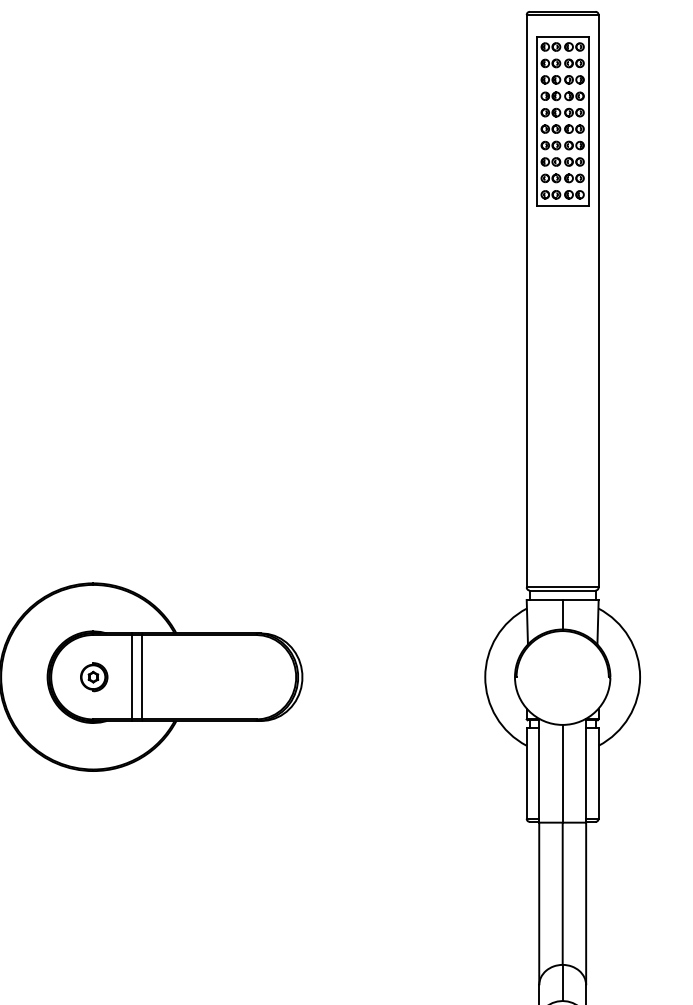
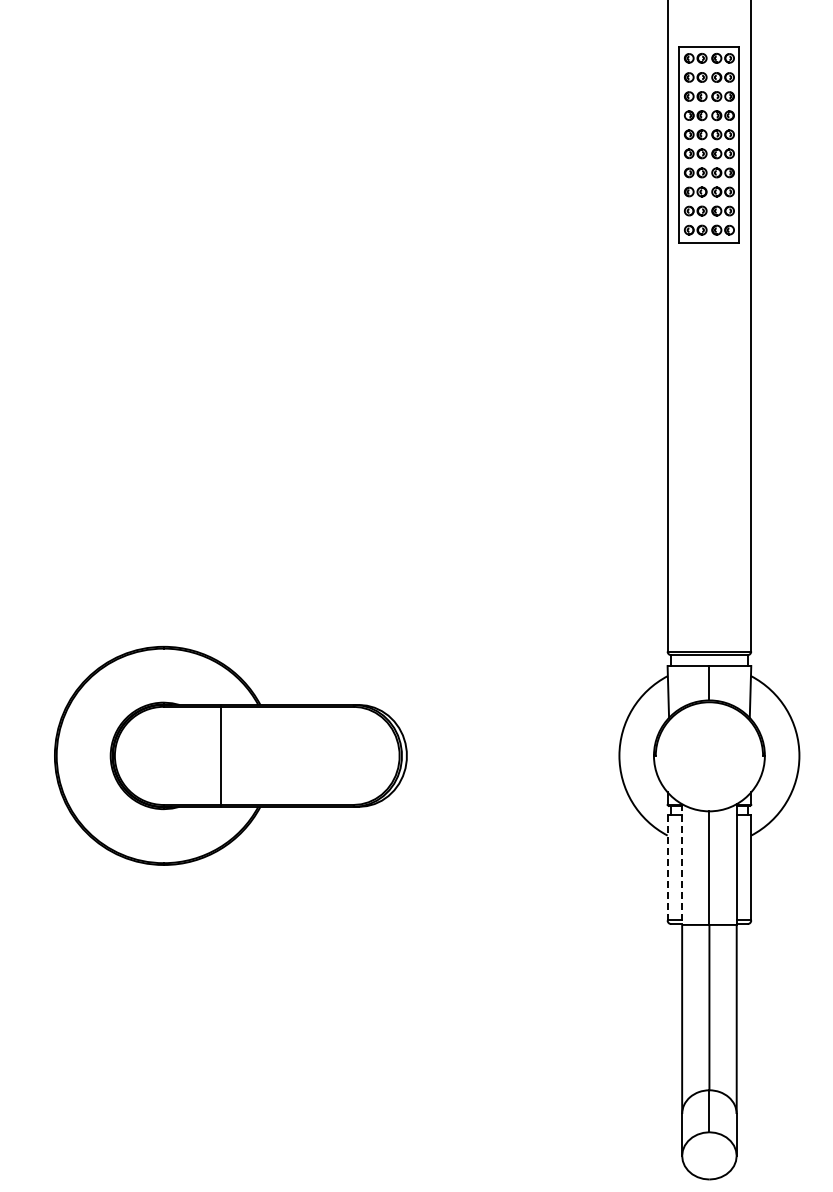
part: (561, 121) -> (708, 144), moved
part: (93, 676) -> (164, 755), removed
line: (131, 676) -> (208, 755), removed
line: (539, 771) -> (682, 865), solid -> dashed
line: (526, 773) -> (667, 867), solid -> dashed

